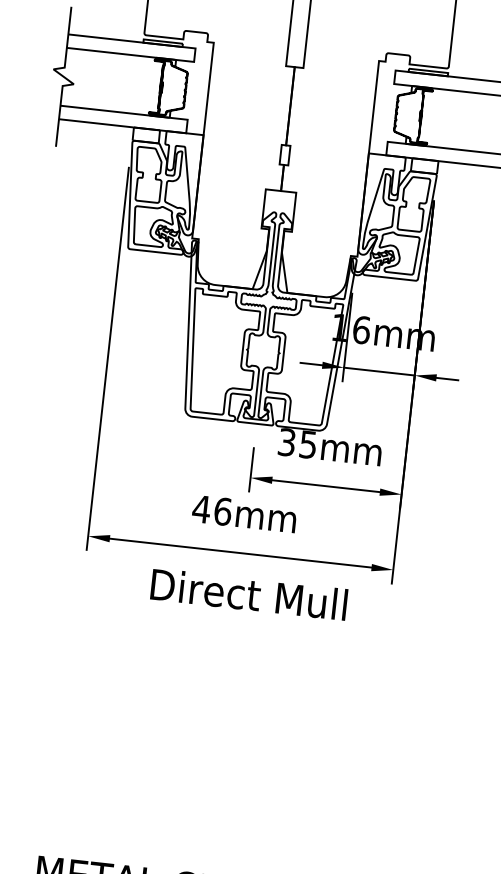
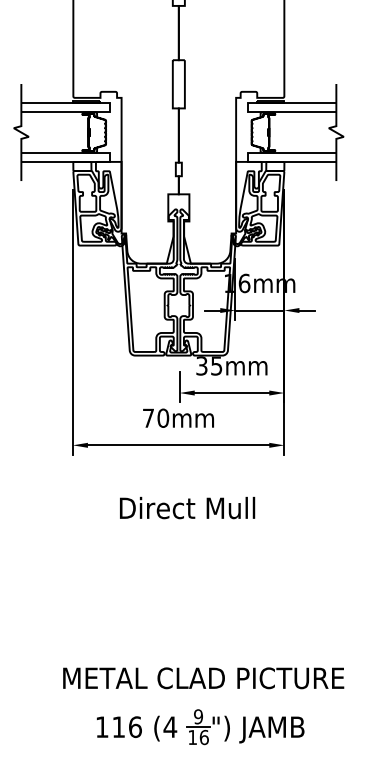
text: (211, 509) -> (155, 417), 46mm -> 70mm
text: (249, 593) -> (187, 507), moved

